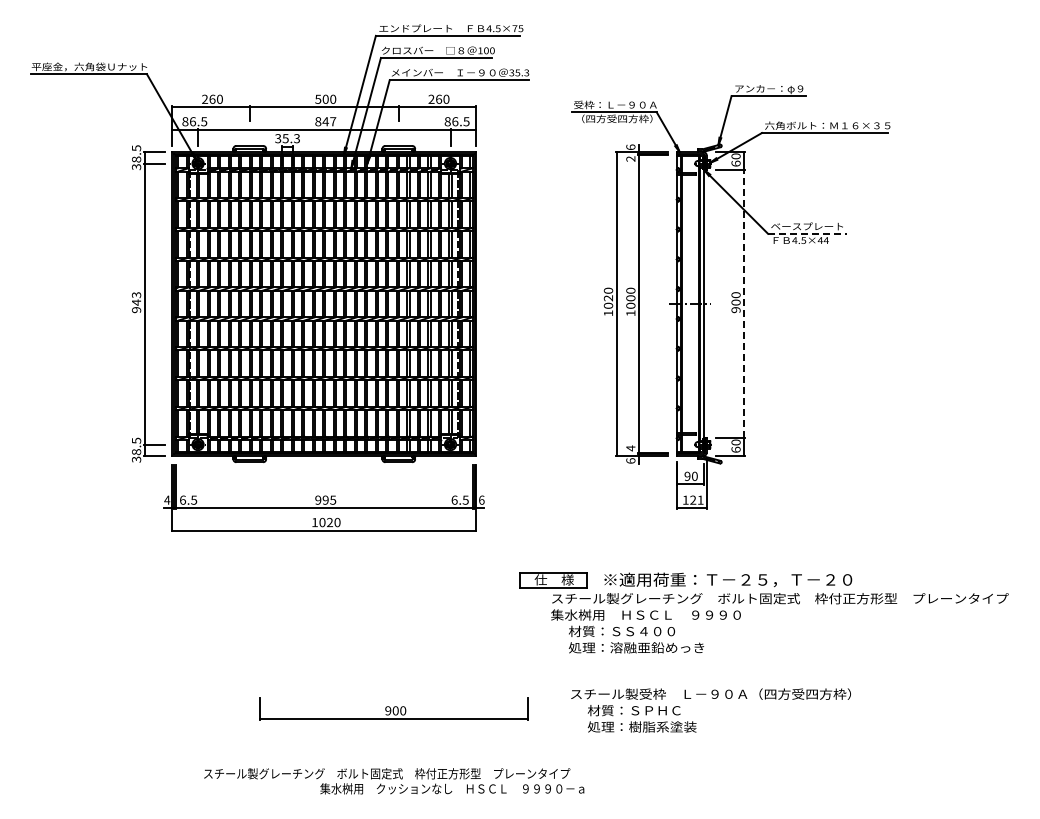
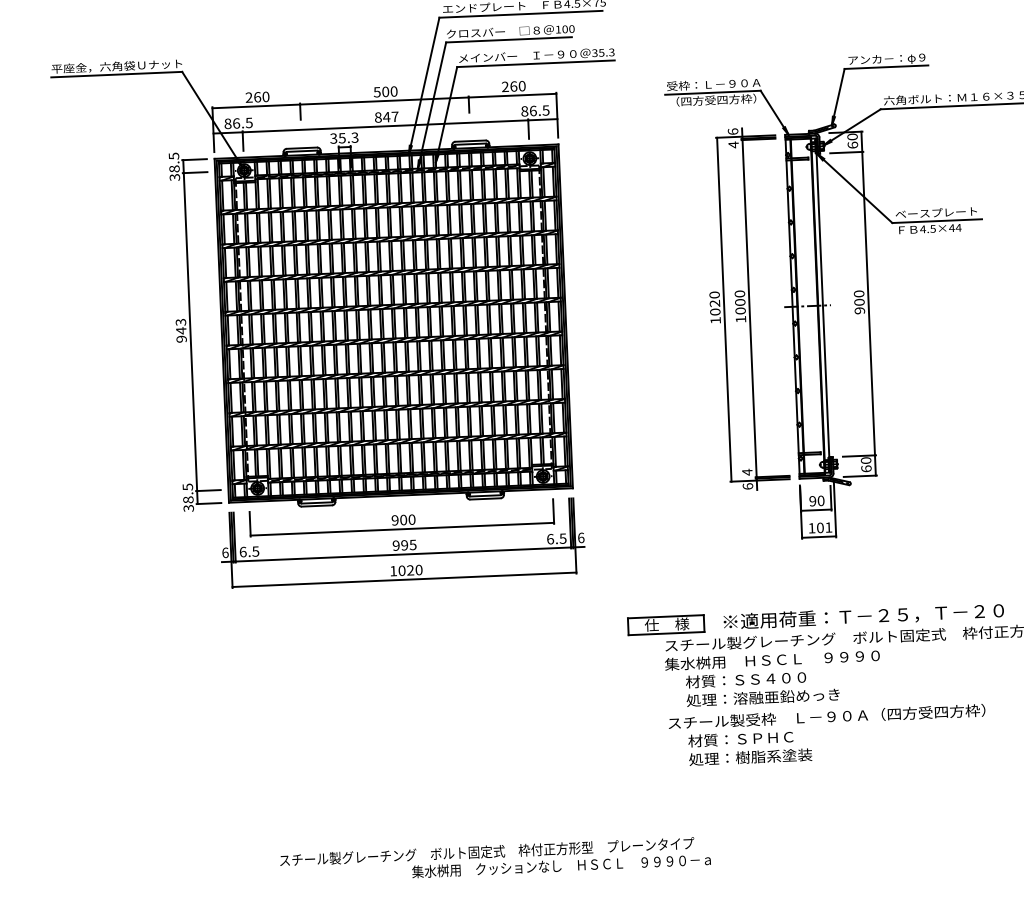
text: (630, 159) -> (733, 145), 2 -> 4
line: (807, 233) -> (937, 220), dashed -> solid
line: (744, 303) -> (869, 302), dashed -> solid
text: (166, 499) -> (224, 552), 4 -> 6
text: (693, 499) -> (820, 527), 121 -> 101
part: (393, 708) -> (400, 517), moved
text: (710, 710) -> (827, 735), moved

